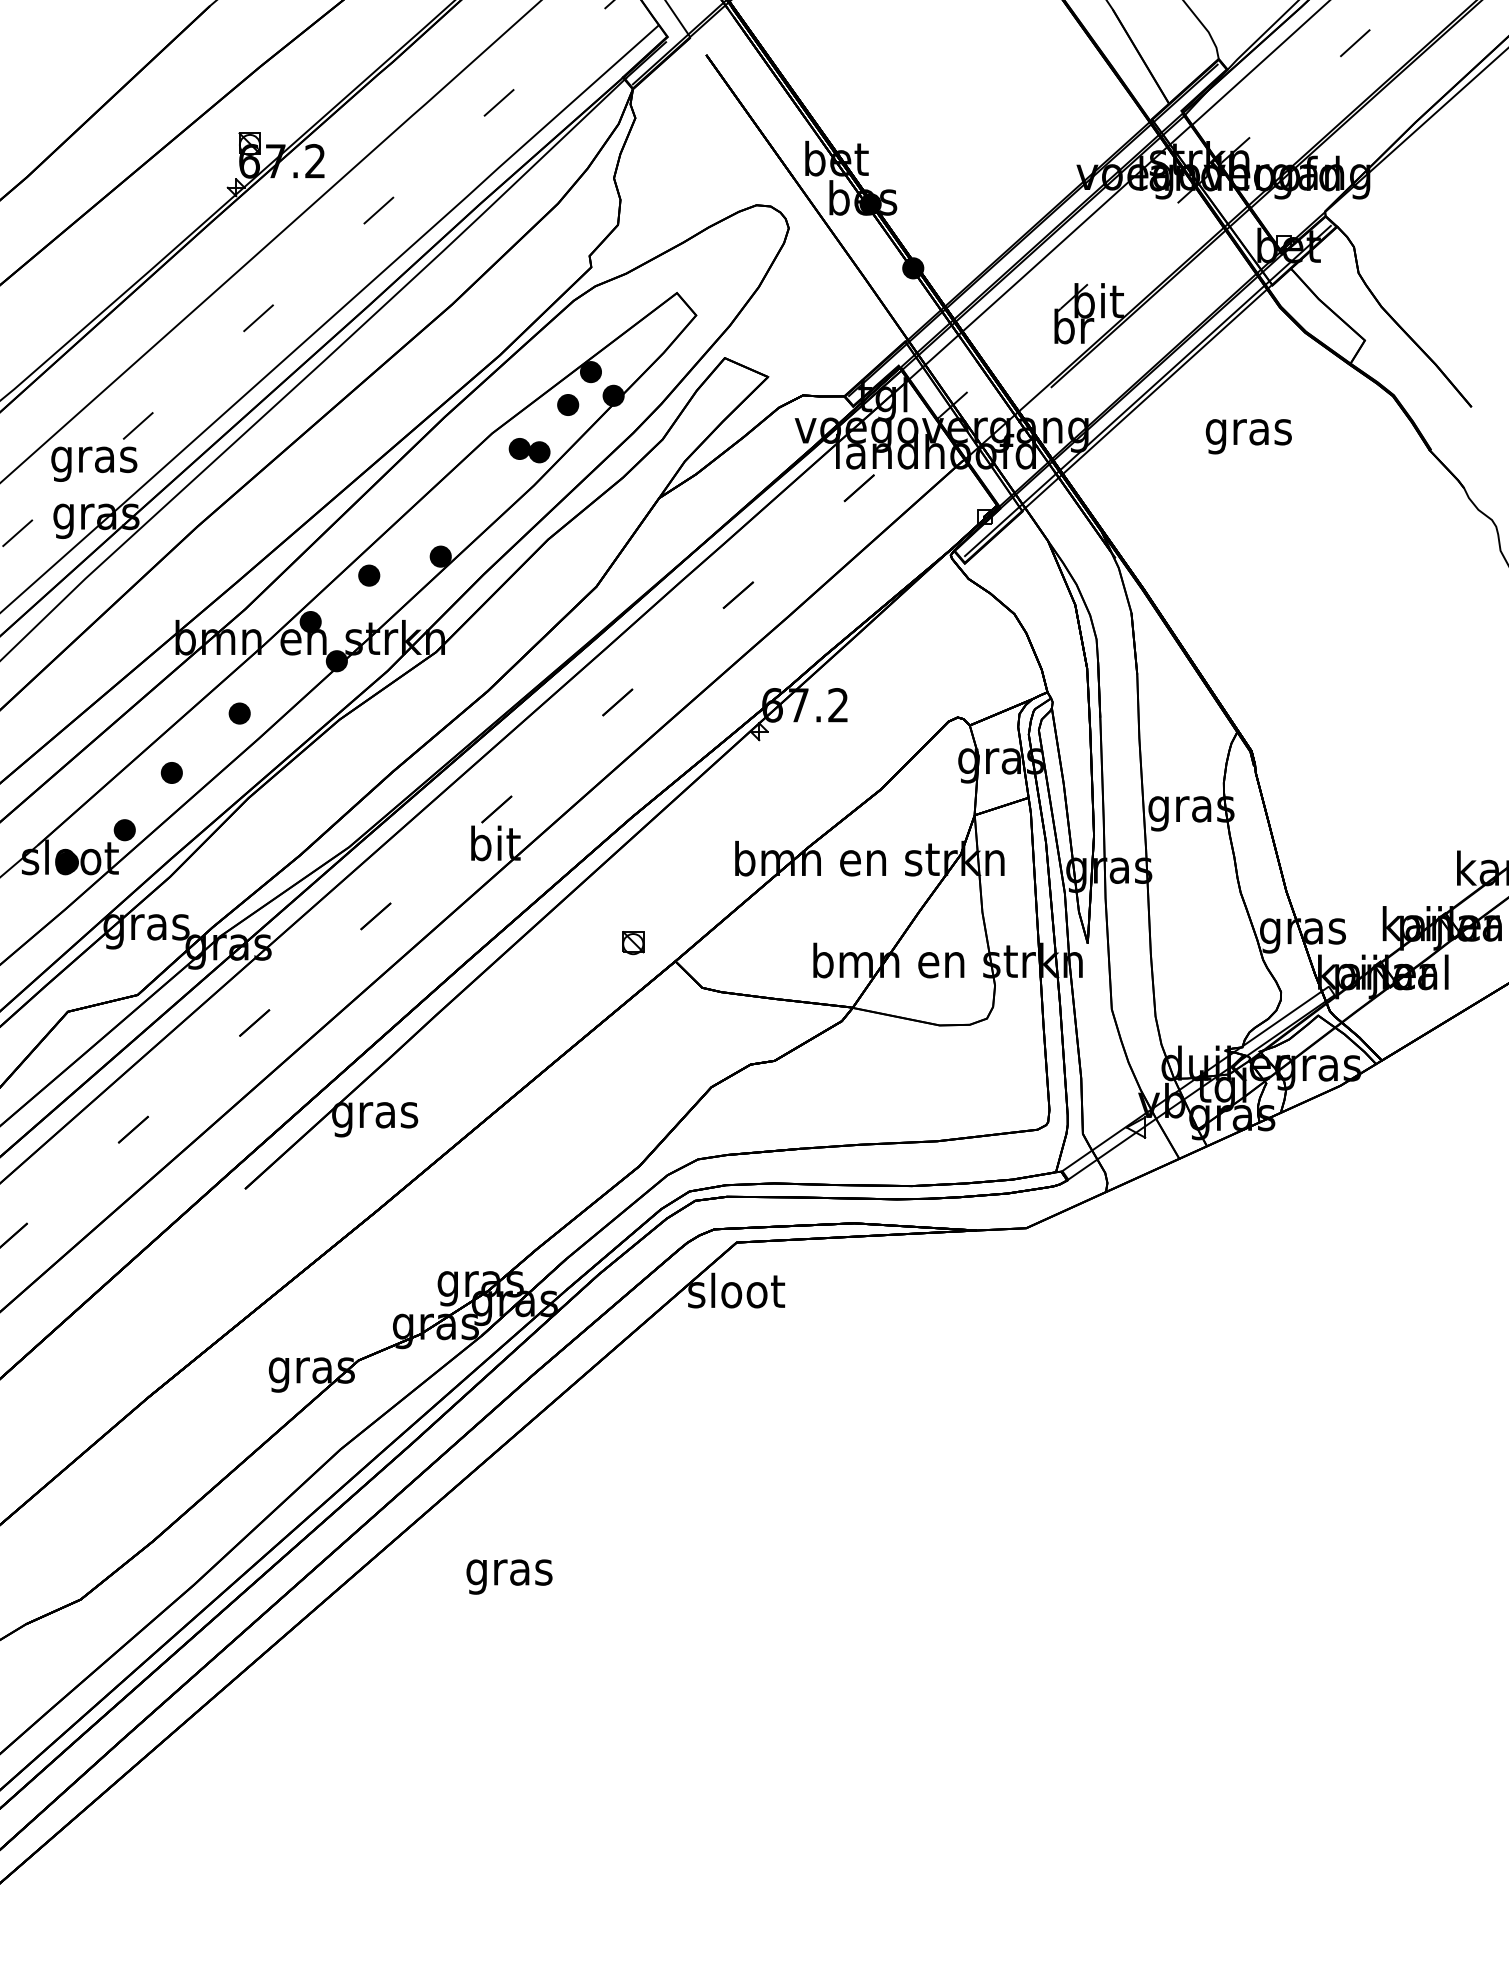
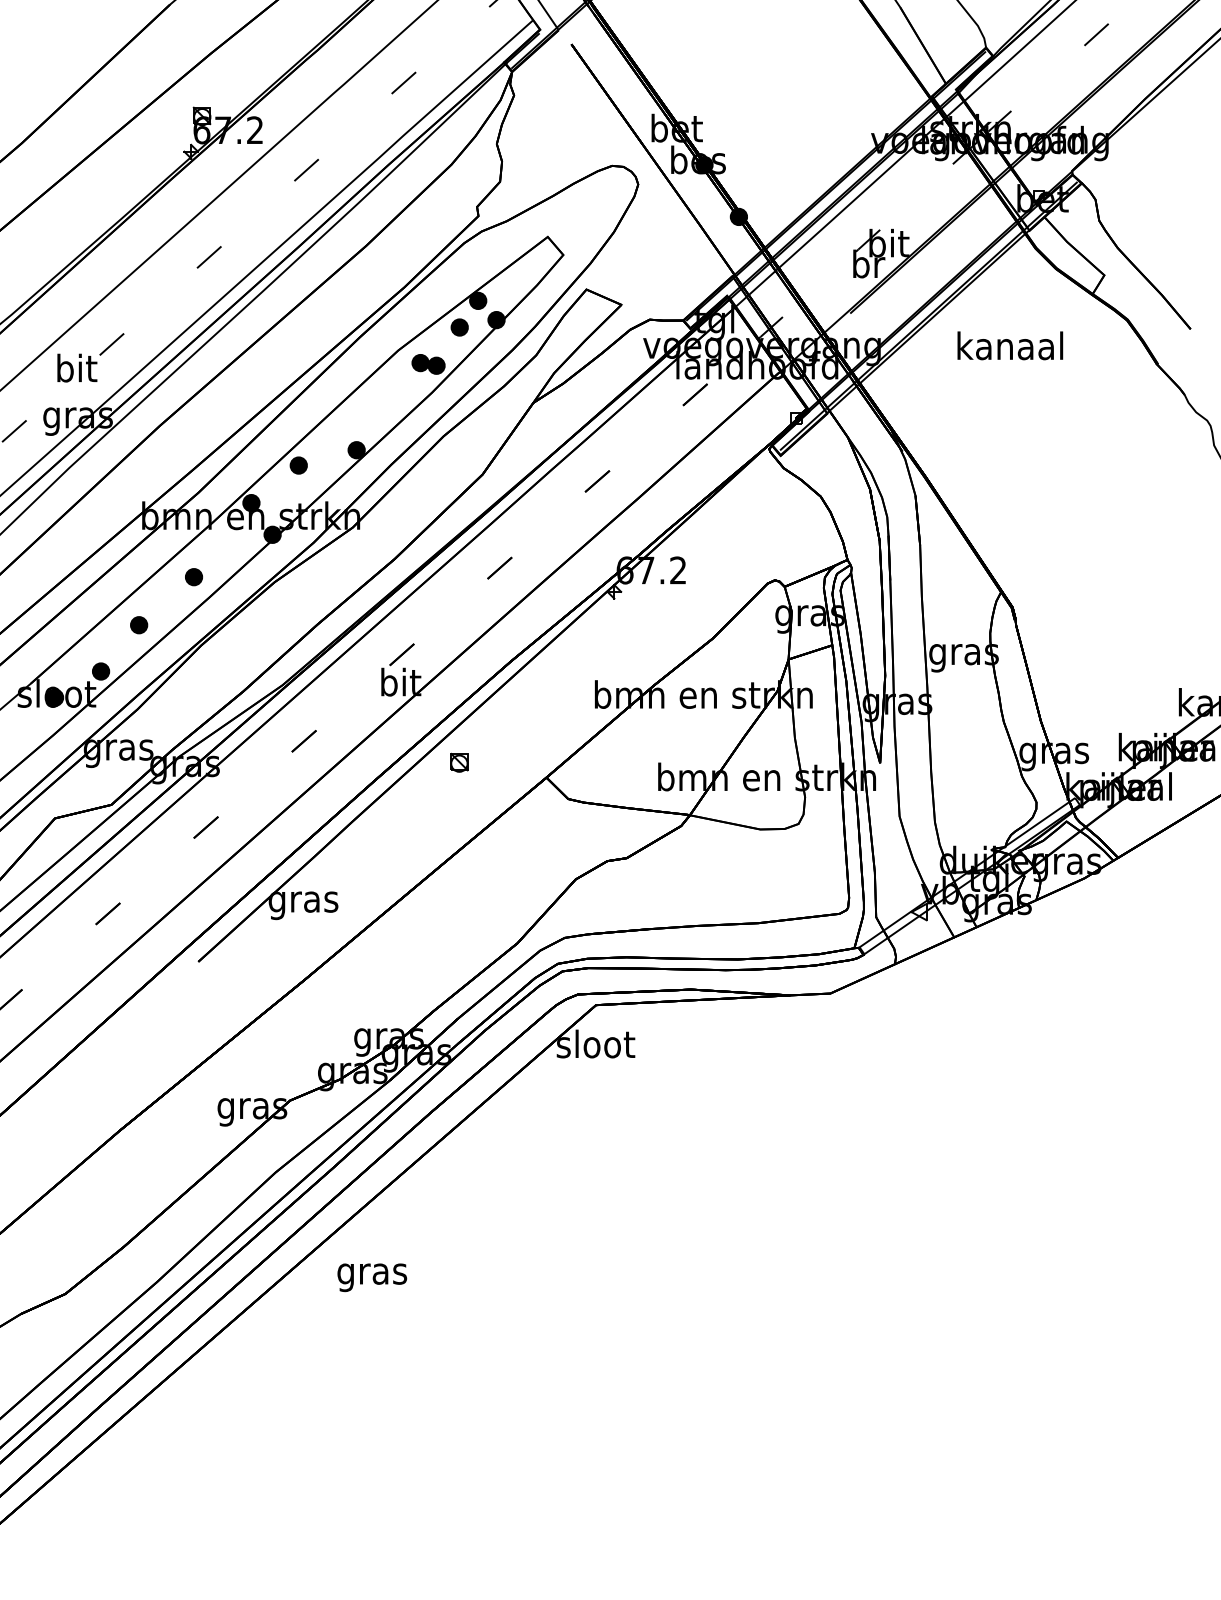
text: (1248, 432) -> (1010, 349), gras -> kanaal
text: (94, 459) -> (76, 371), gras -> bit
part: (633, 942) -> (459, 762), moved
text: (509, 1576) -> (372, 1277), moved

